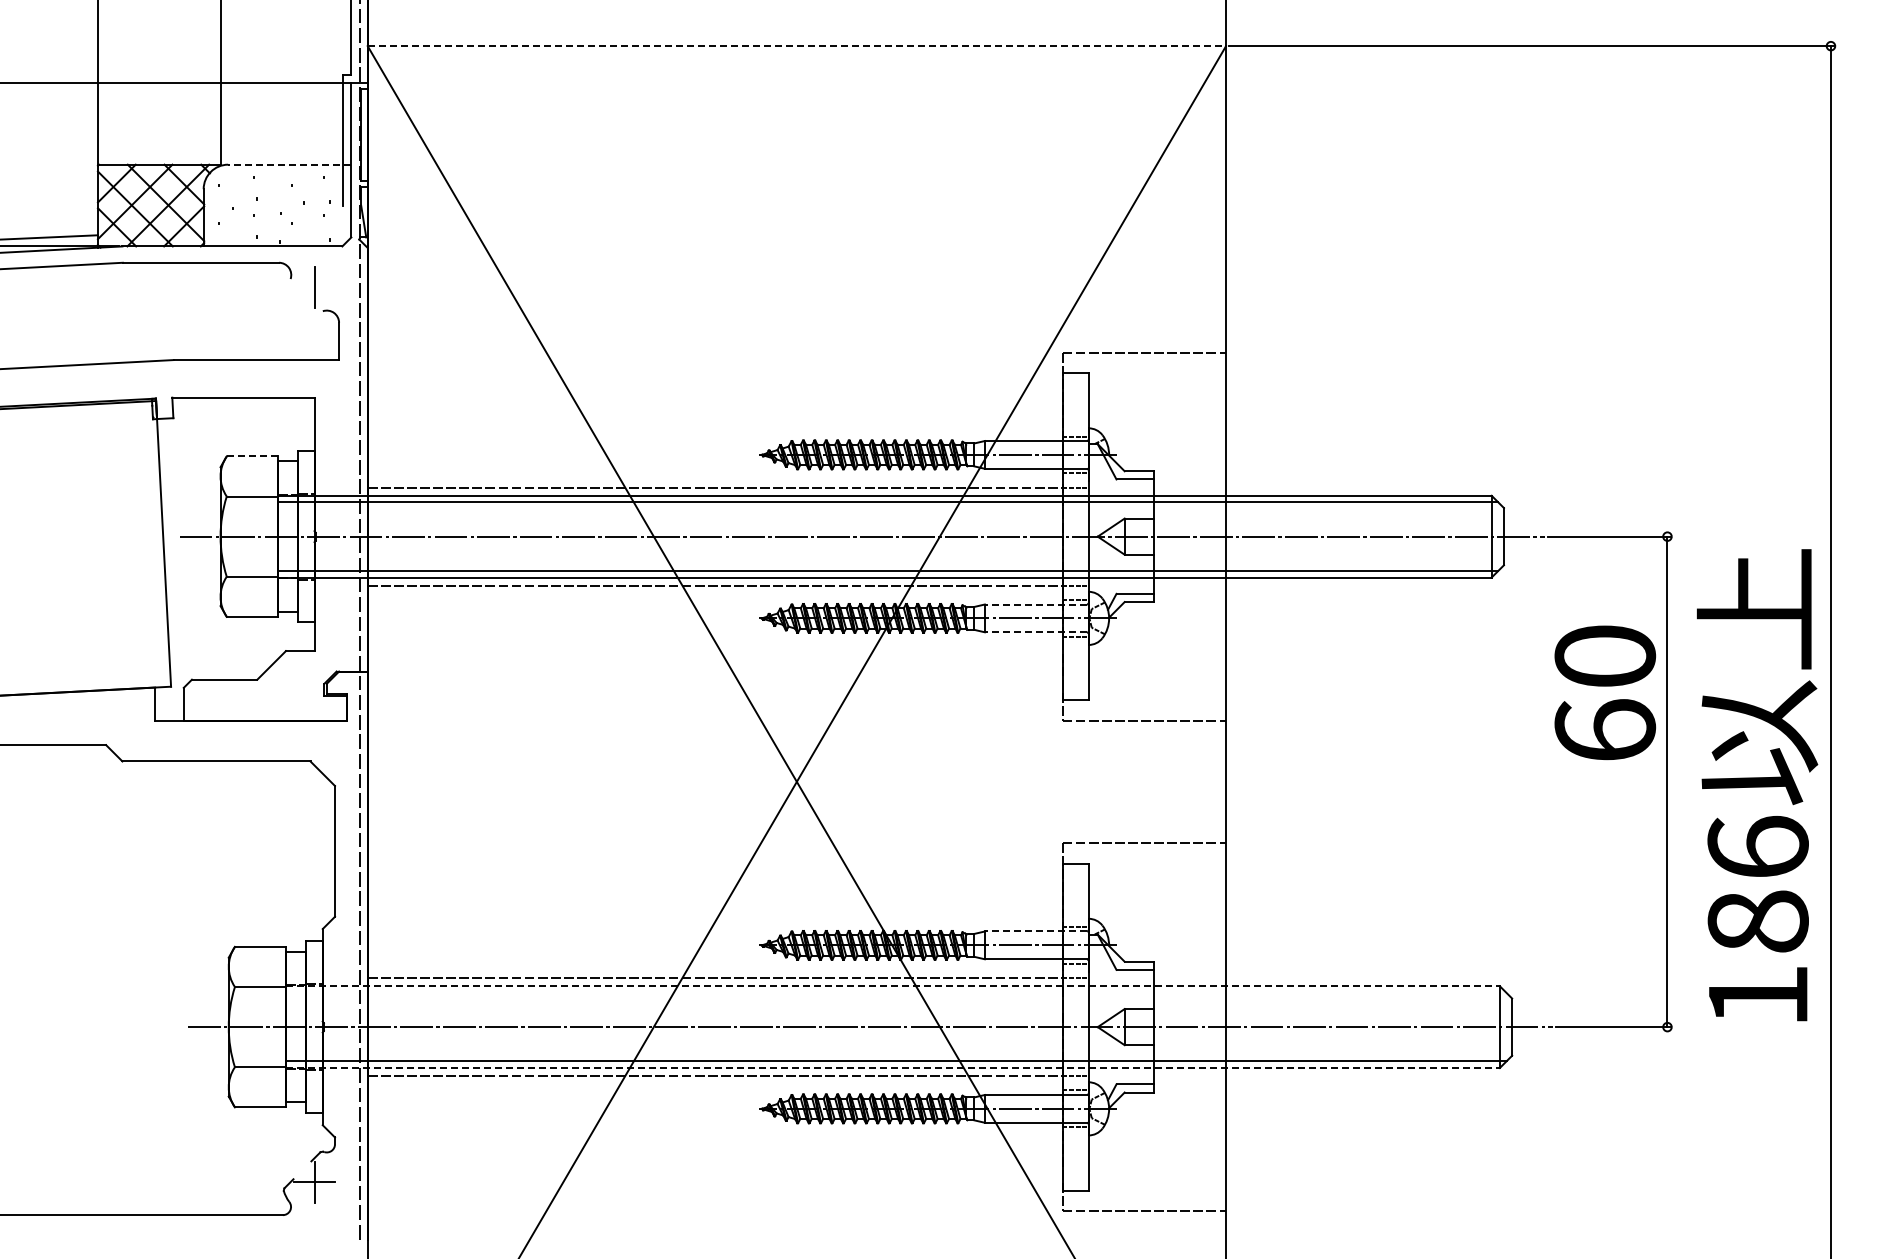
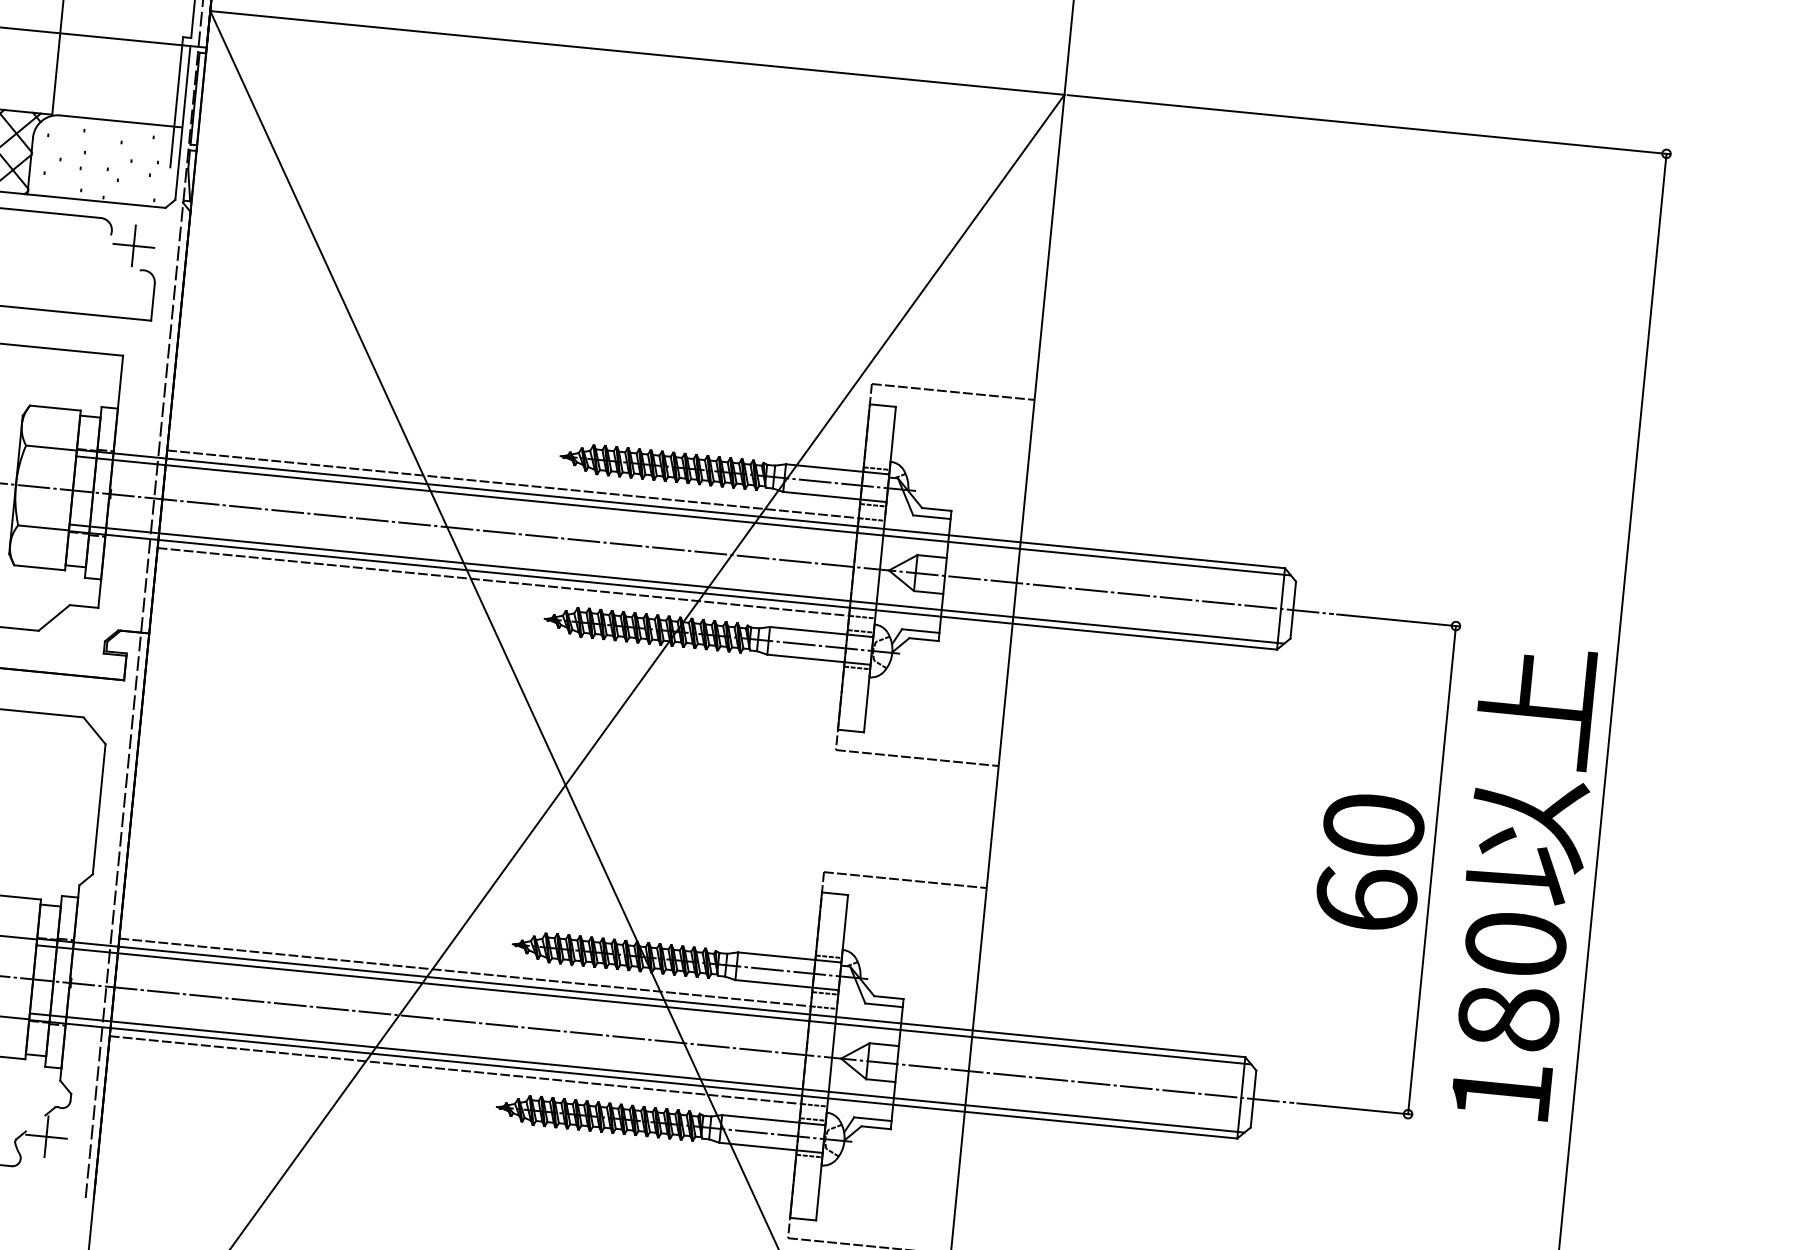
line: (797, 46) -> (637, 53), dashed -> solid
line: (289, 164) -> (120, 121), dashed -> solid
line: (314, 287) -> (133, 246), added
line: (252, 456) -> (55, 408), dashed -> solid
line: (1035, 604) -> (820, 631), dashed -> solid
line: (1035, 632) -> (817, 659), dashed -> solid
text: (1605, 692) -> (1370, 861), moved
text: (1757, 846) -> (1515, 943), 186 -> 180
line: (1035, 931) -> (788, 957), dashed -> solid
line: (892, 986) -> (640, 998), dashed -> solid
line: (895, 992) -> (643, 1004), added
line: (892, 1068) -> (632, 1079), dashed -> solid

